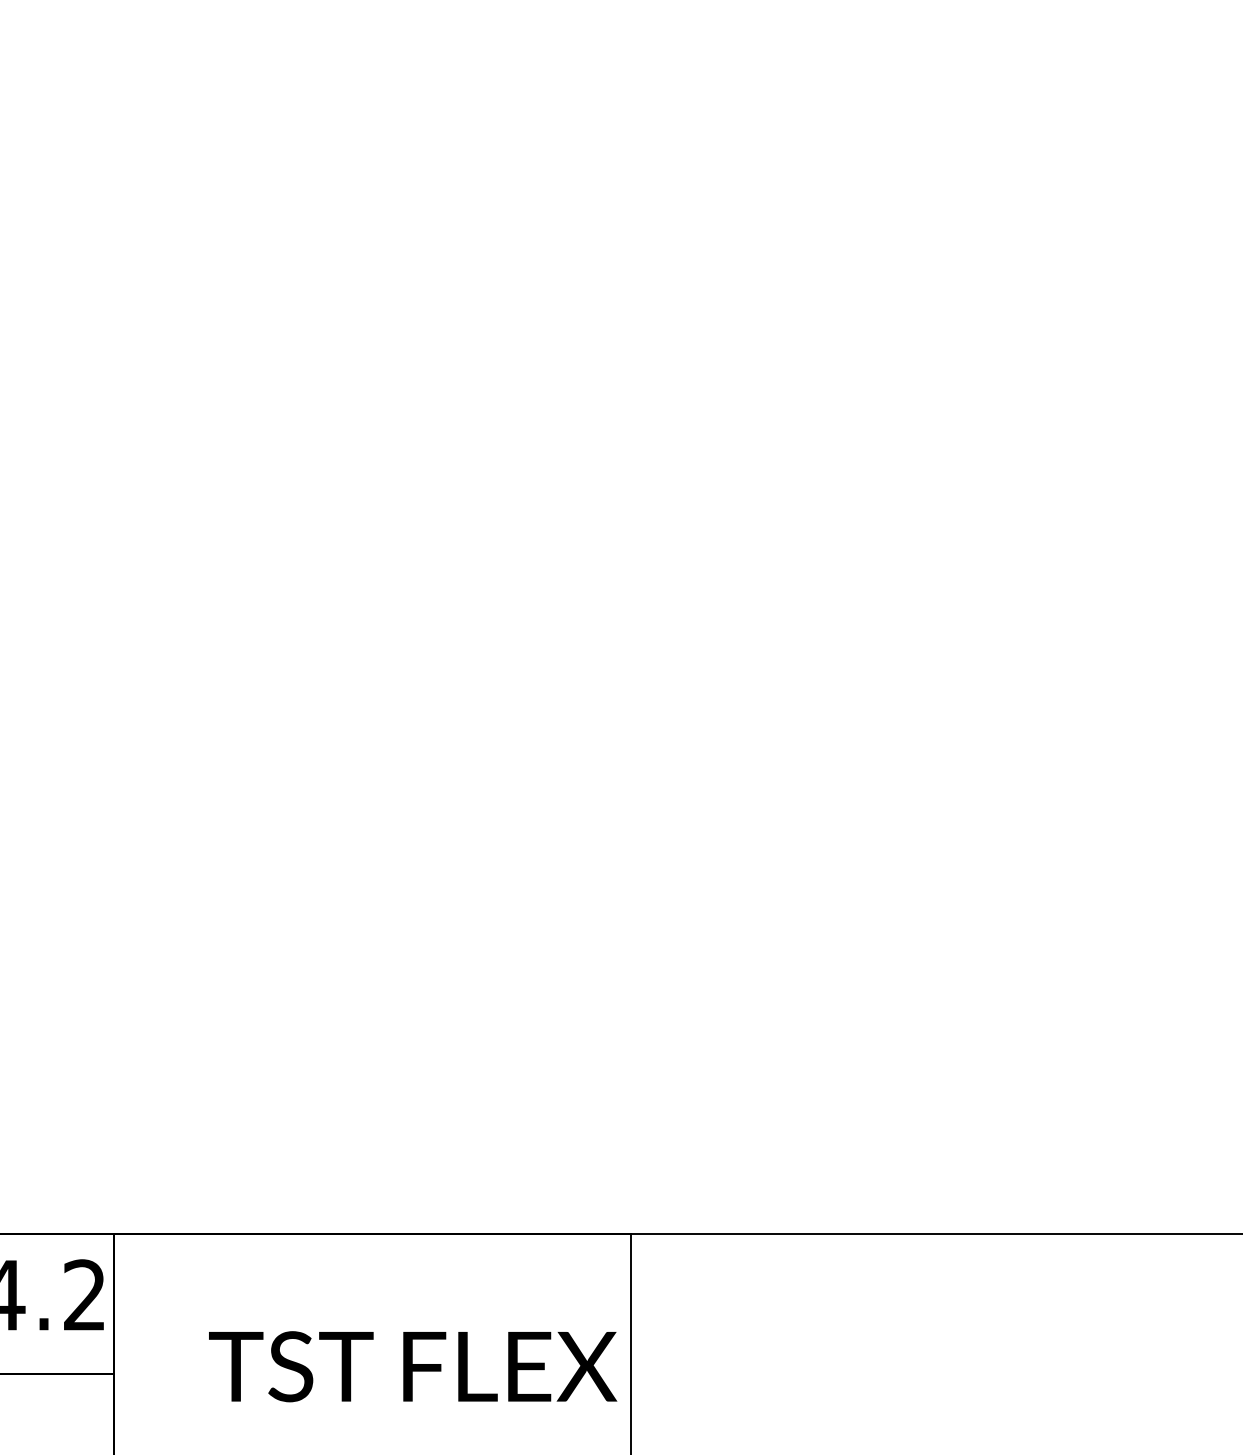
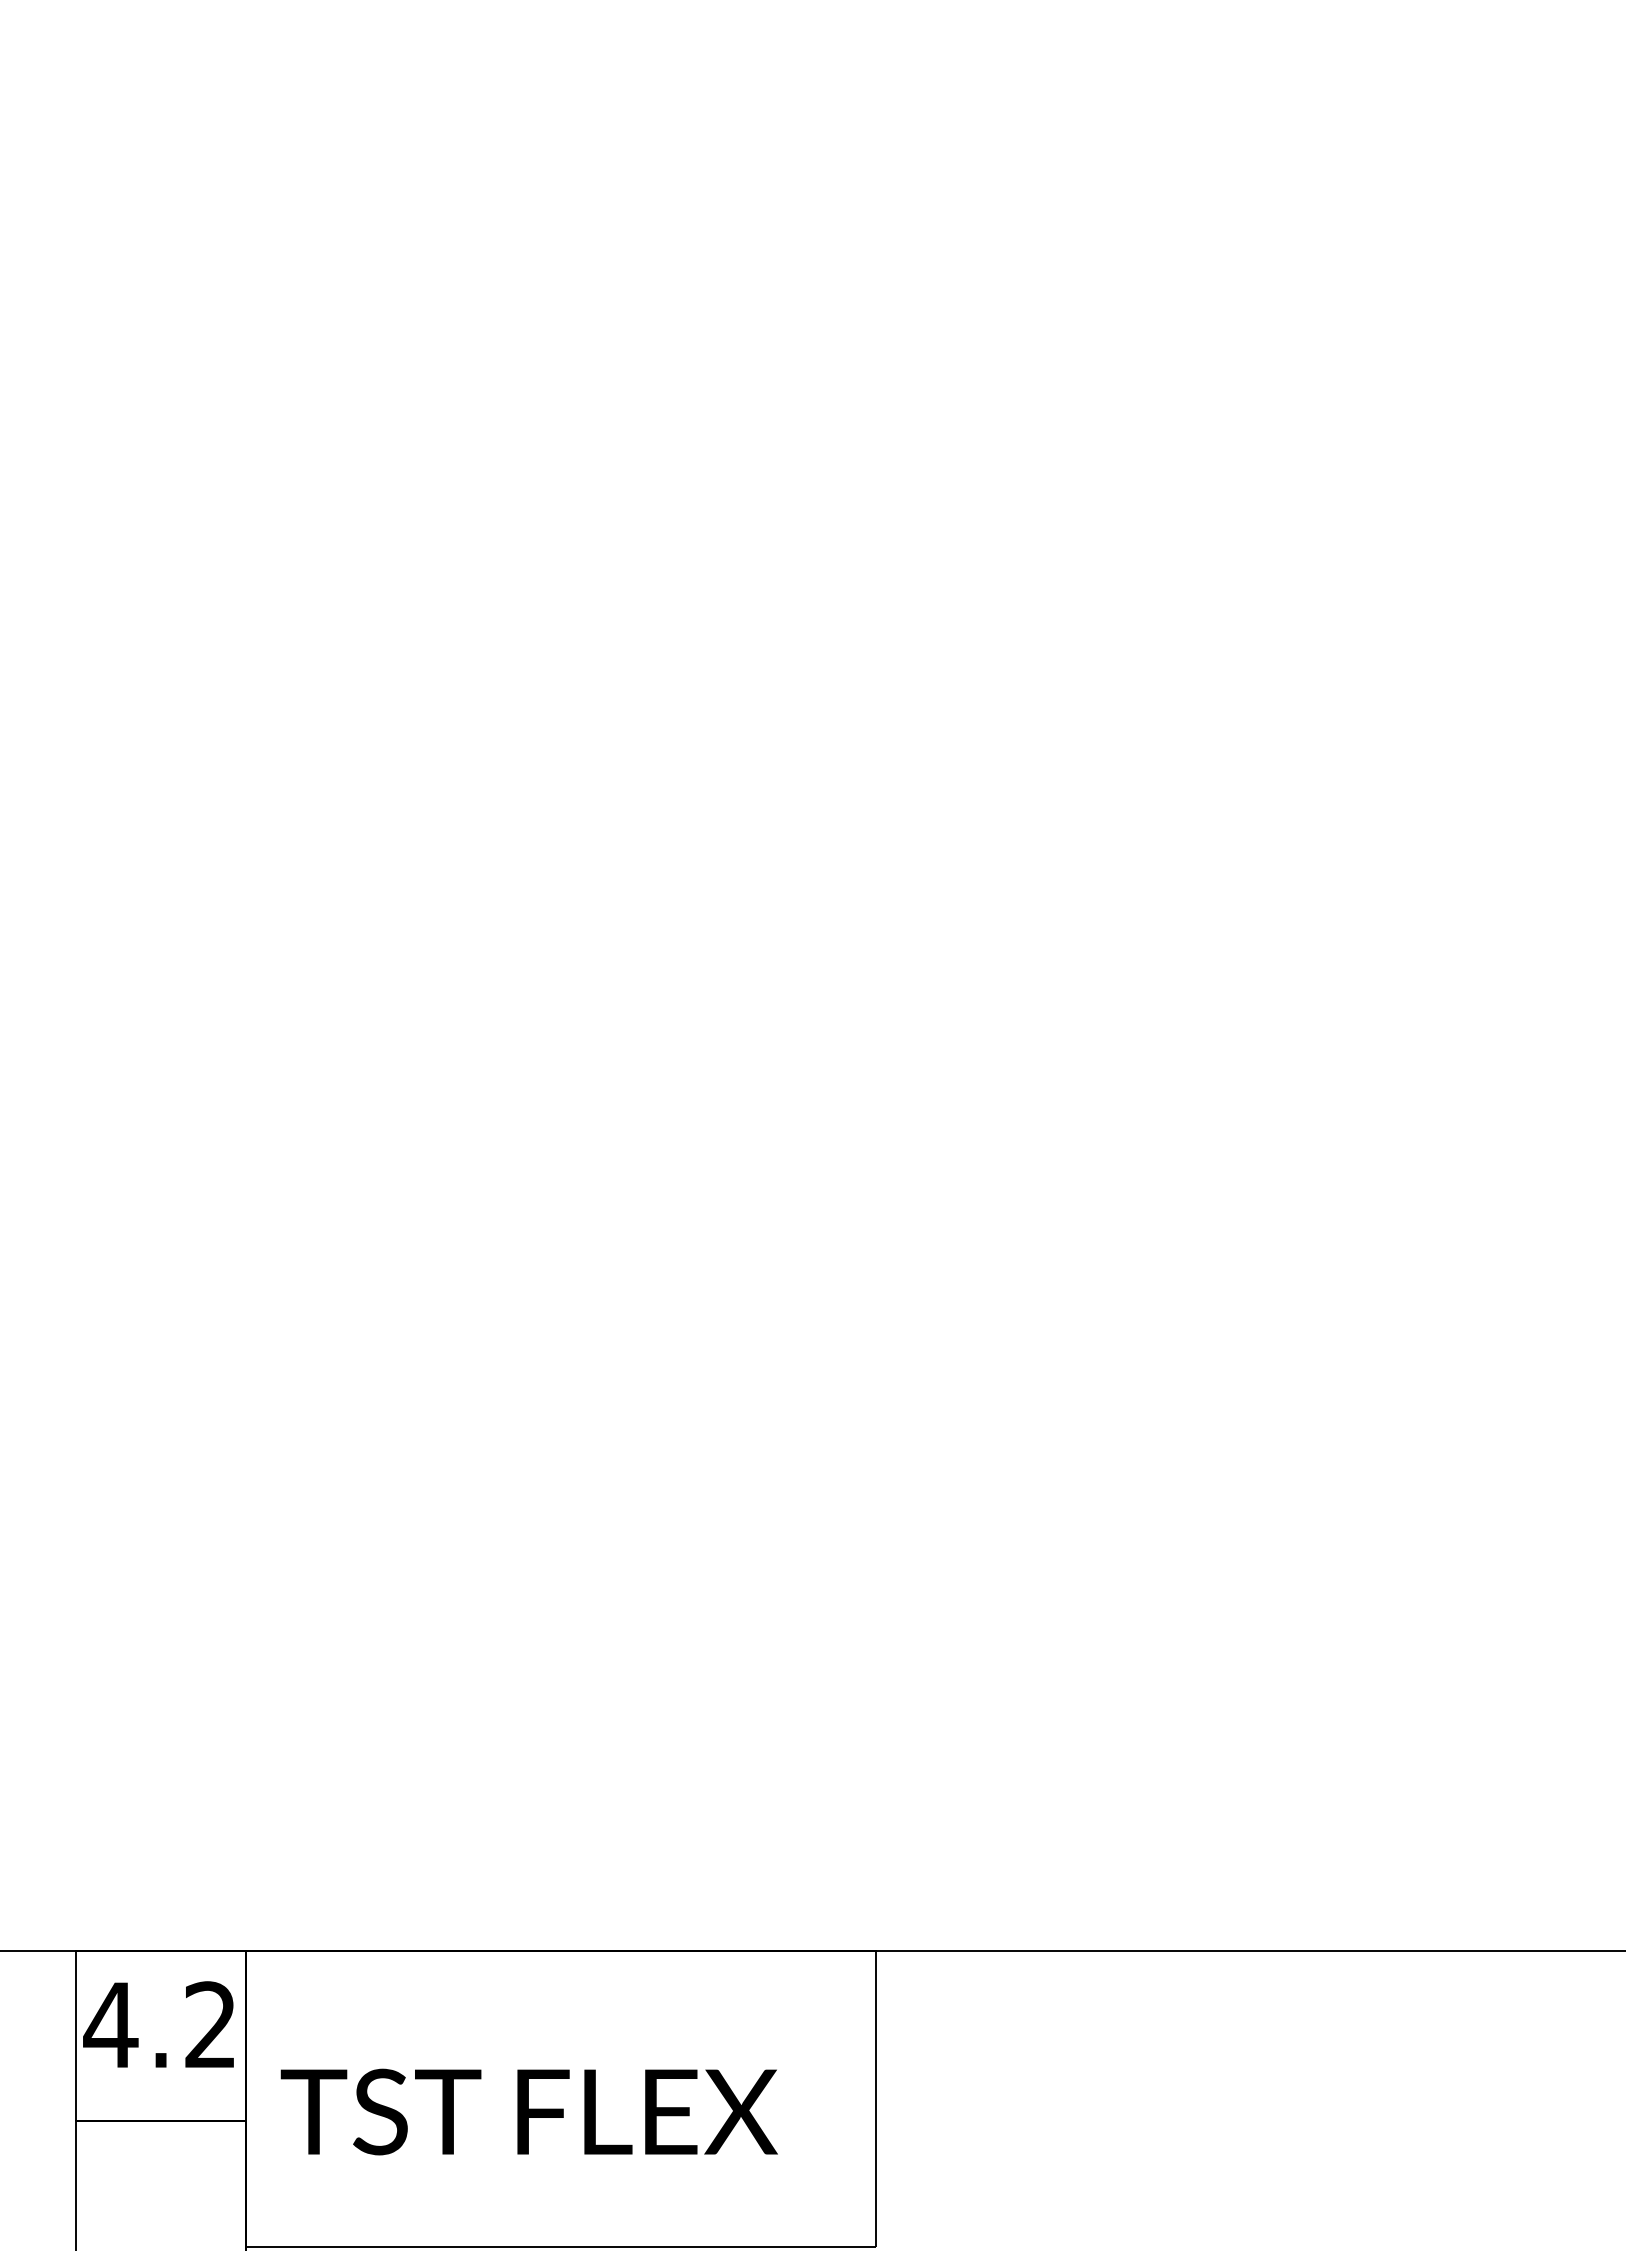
text: (412, 1366) -> (528, 2111), moved

